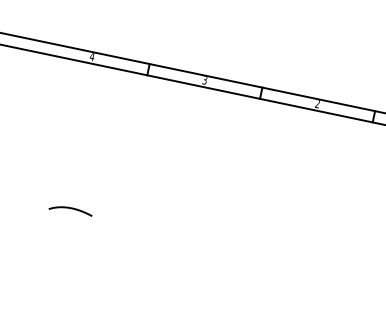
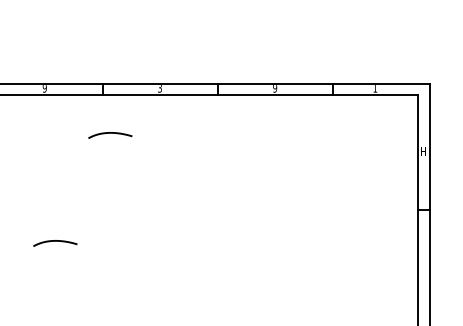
text: (91, 56) -> (44, 88), 4 -> 9
text: (318, 104) -> (275, 88), 2 -> 9
curve: (147, 114) -> (110, 133), added

